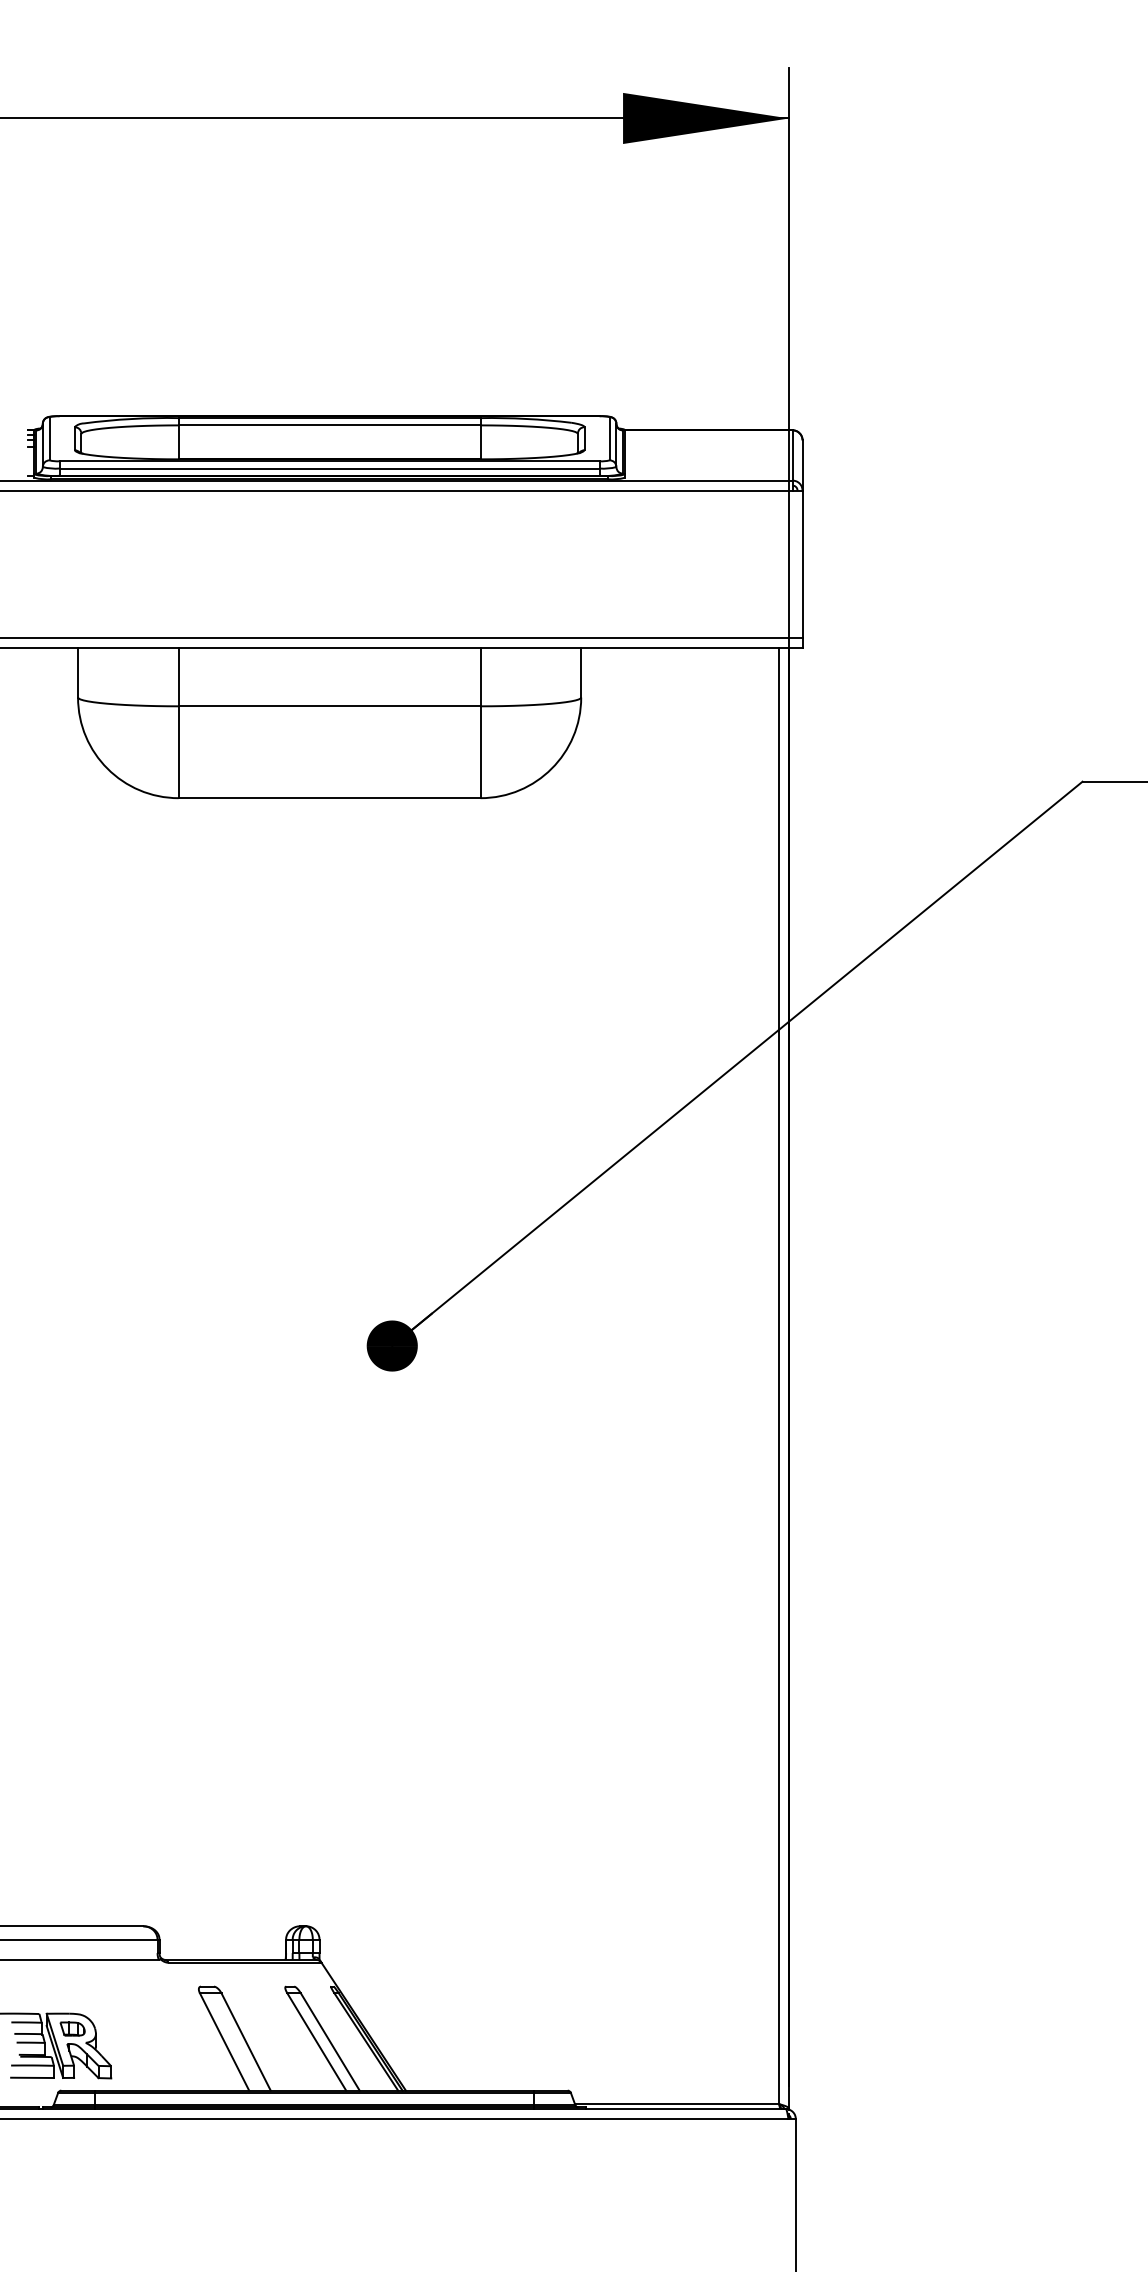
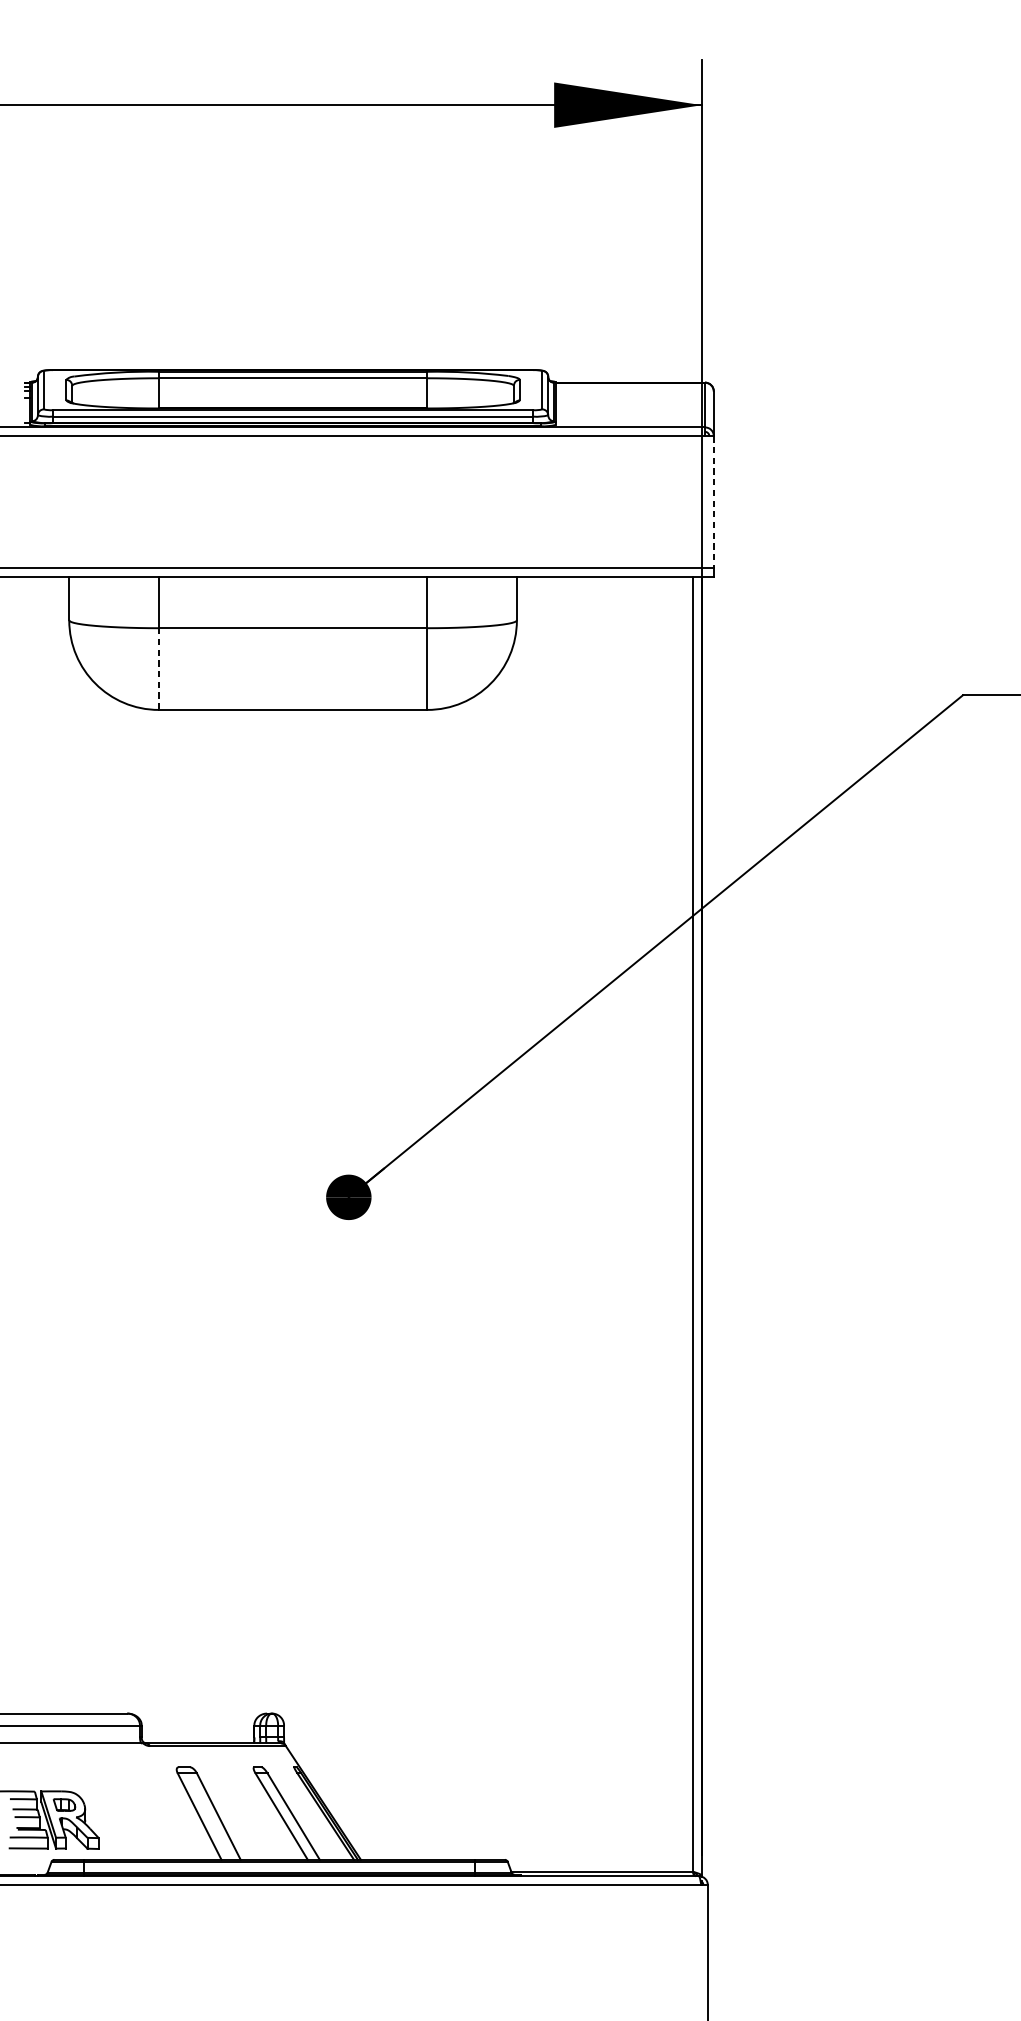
line: (802, 564) -> (713, 502), solid -> dashed
line: (178, 752) -> (158, 669), solid -> dashed

